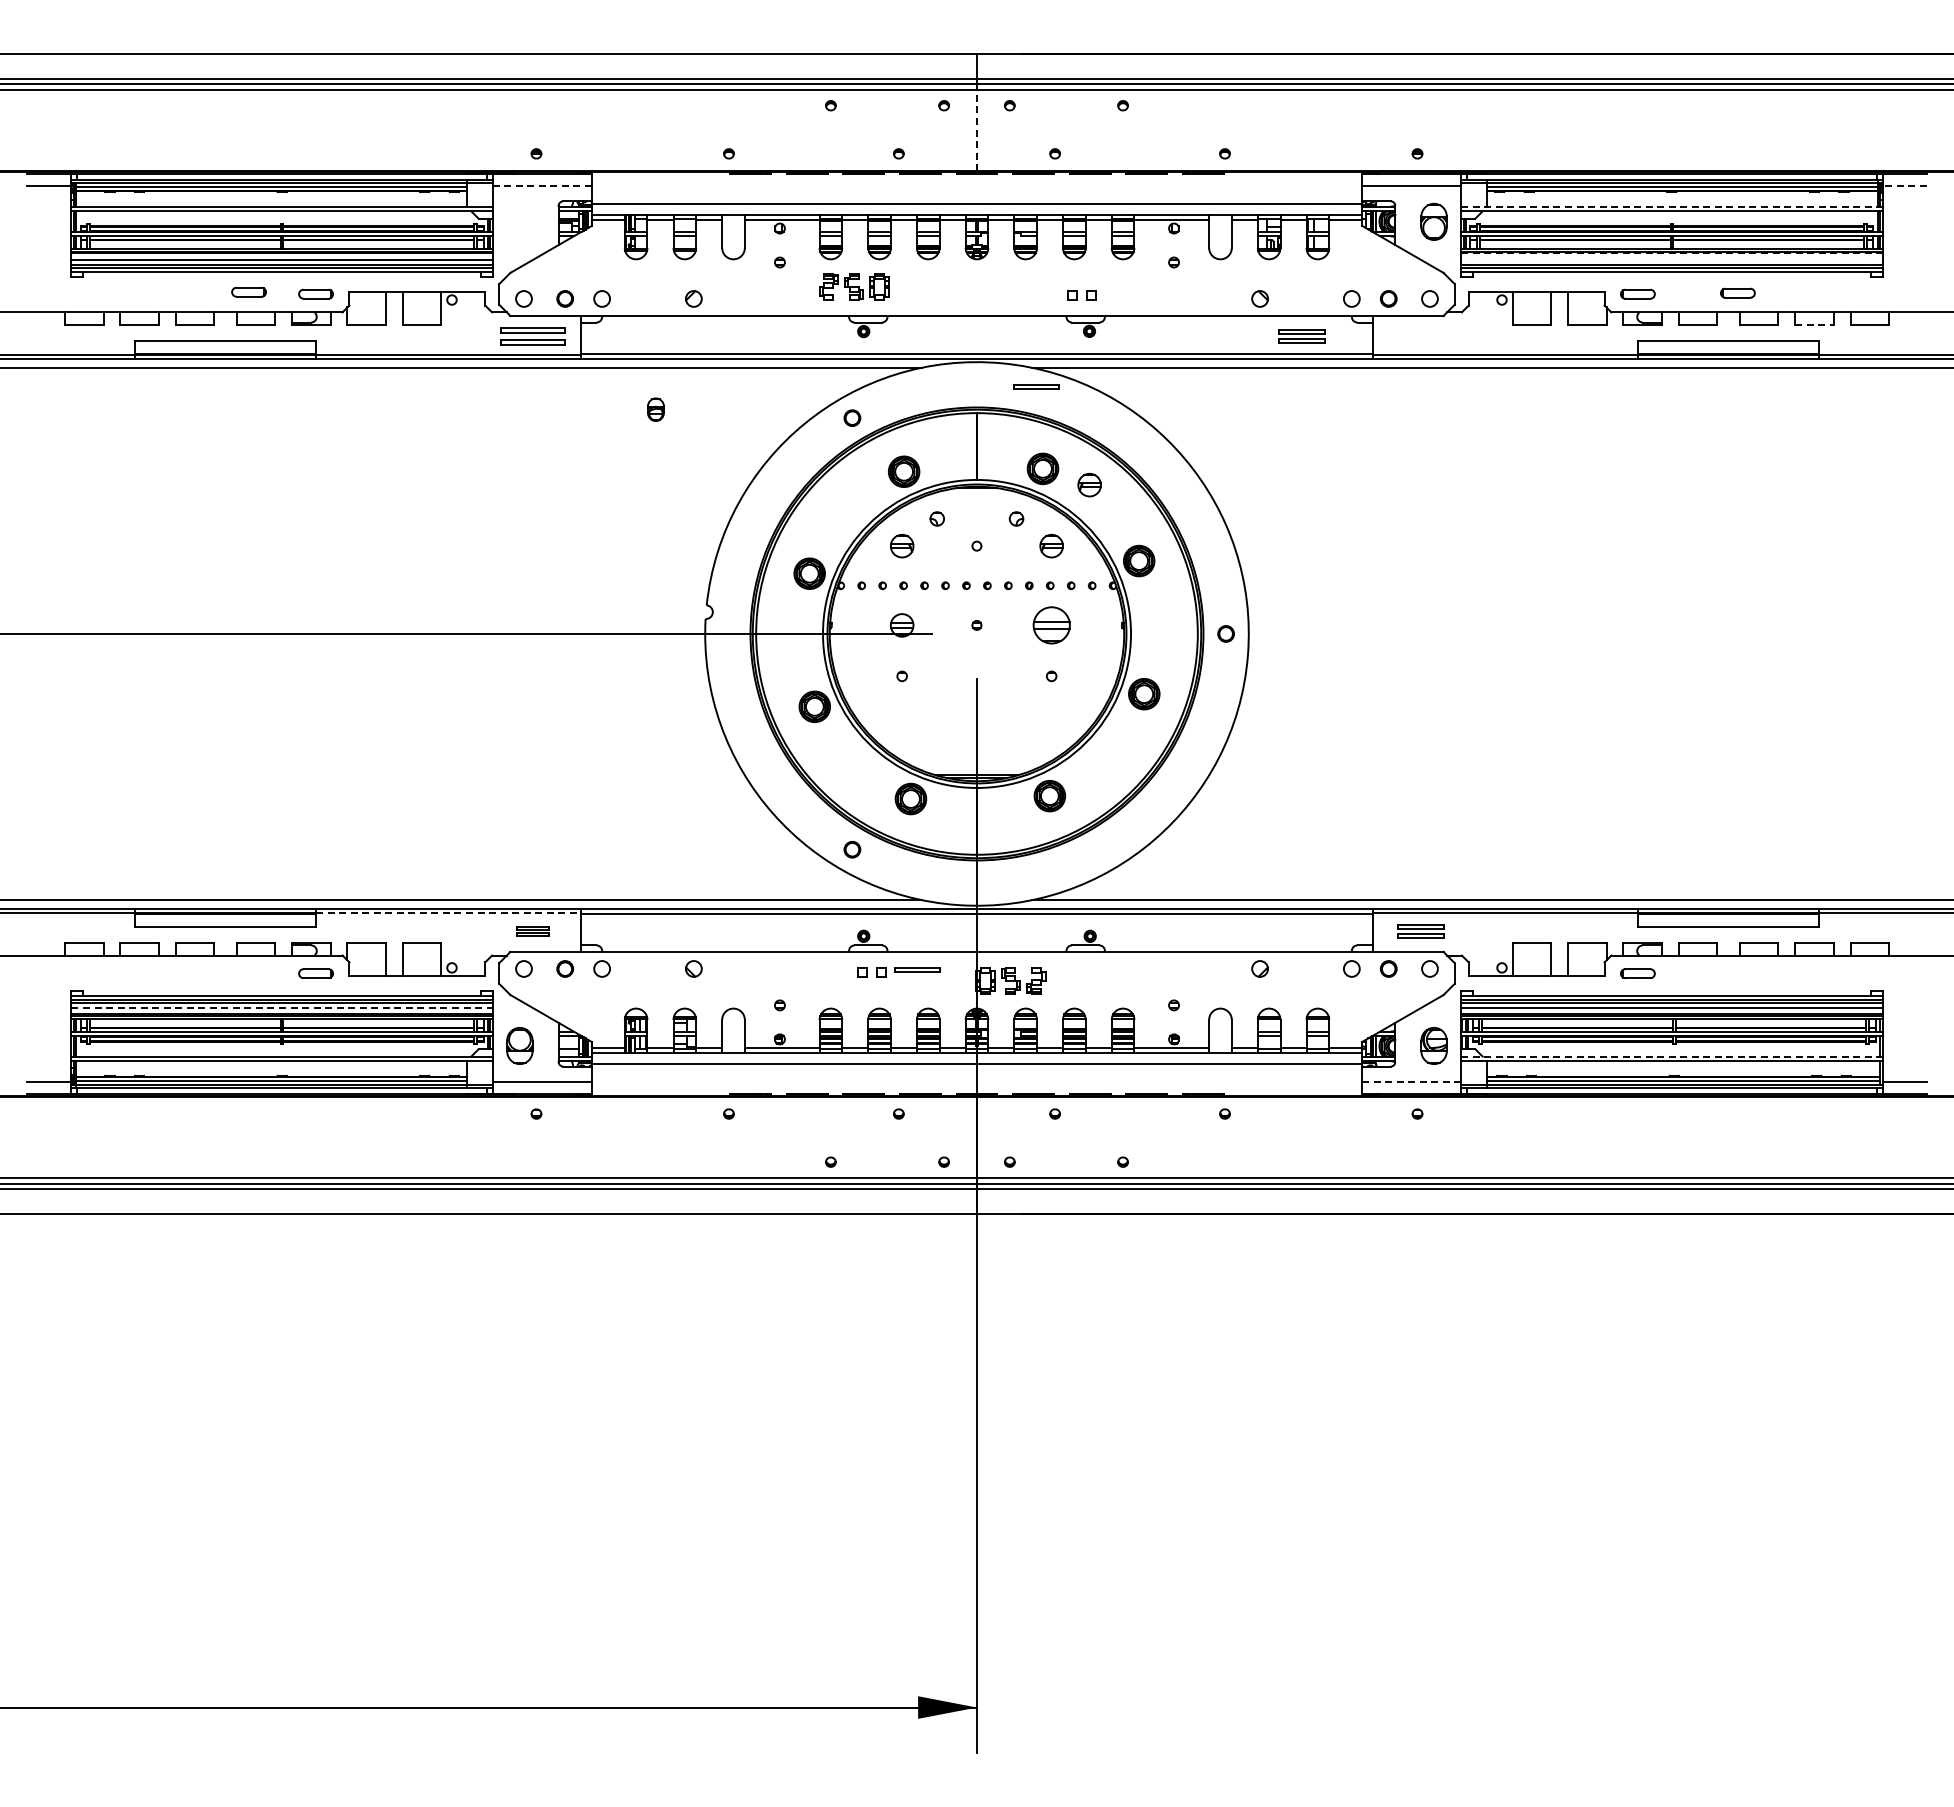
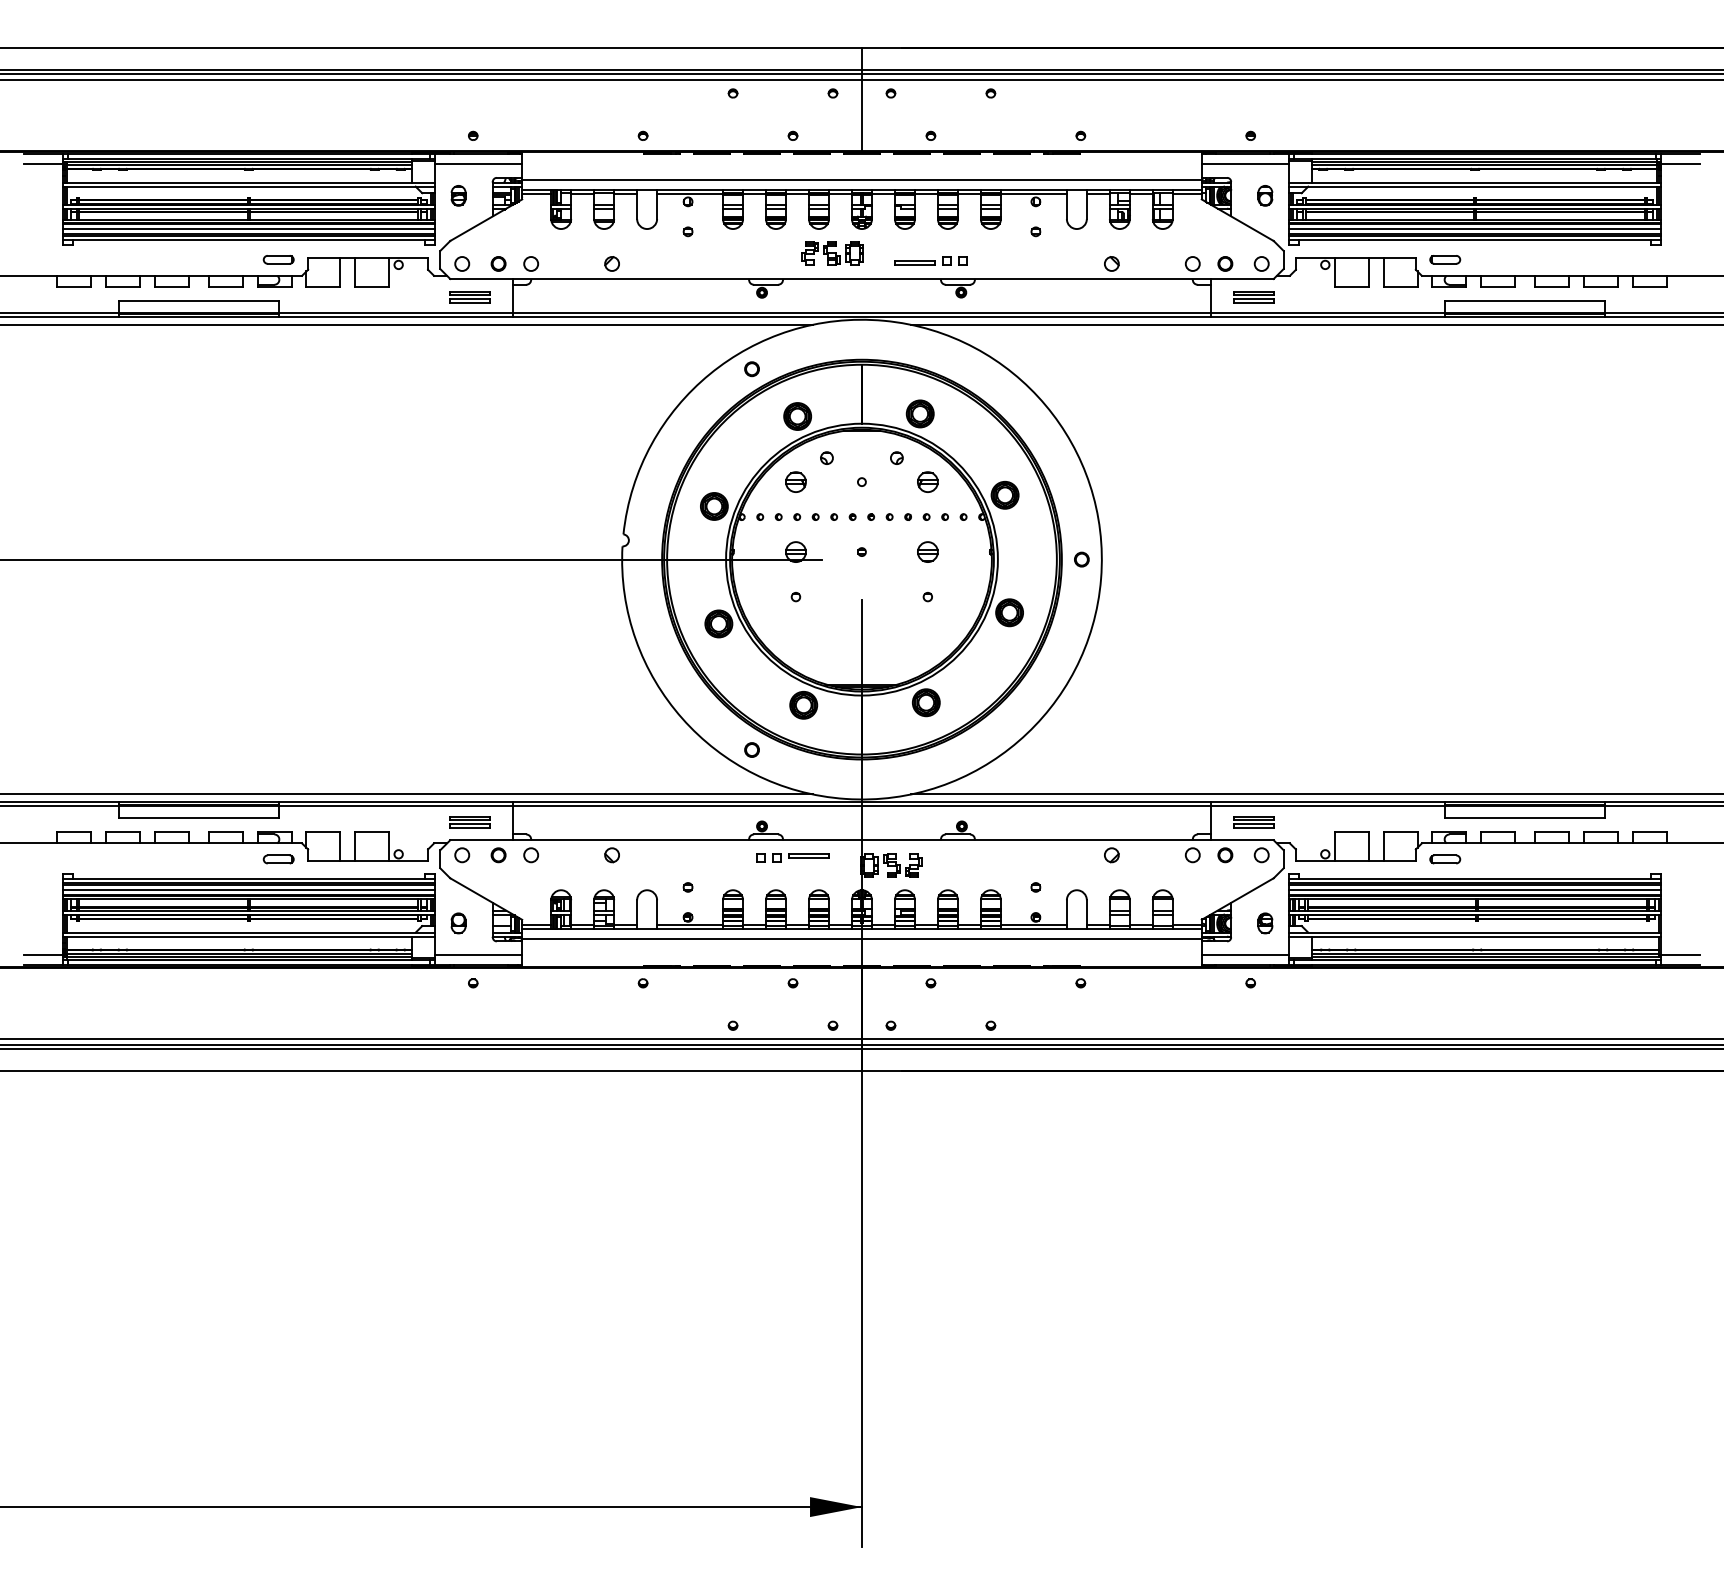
line: (977, 130) -> (862, 115), dashed -> solid
line: (542, 185) -> (478, 163), dashed -> solid
line: (1904, 185) -> (1680, 163), dashed -> solid
line: (1671, 206) -> (1474, 182), dashed -> solid
part: (1433, 221) -> (1264, 195), size x0.62
line: (1671, 253) -> (1474, 223), dashed -> solid
line: (1671, 259) -> (1474, 229), added
part: (854, 286) -> (832, 252), moved
part: (248, 291) -> (219, 257), removed
part: (1737, 292) -> (1533, 258), removed
line: (1814, 325) -> (1601, 287), dashed -> solid
part: (532, 336) -> (469, 297), size x0.71
part: (1301, 336) -> (1253, 297), moved
part: (1036, 386) -> (914, 262), moved
part: (655, 409) -> (458, 195), moved
part: (1089, 485) -> (961, 428), removed
part: (1051, 625) -> (927, 552), size x0.62
line: (448, 913) -> (395, 806), dashed -> solid
part: (532, 931) -> (469, 822), size x1.43
line: (282, 1008) -> (249, 890), dashed -> solid
part: (519, 1046) -> (458, 923), size x0.62
part: (1433, 1046) -> (1264, 923), size x0.62
line: (1671, 1056) -> (1474, 932), dashed -> solid
line: (1411, 1082) -> (1245, 955), dashed -> solid

